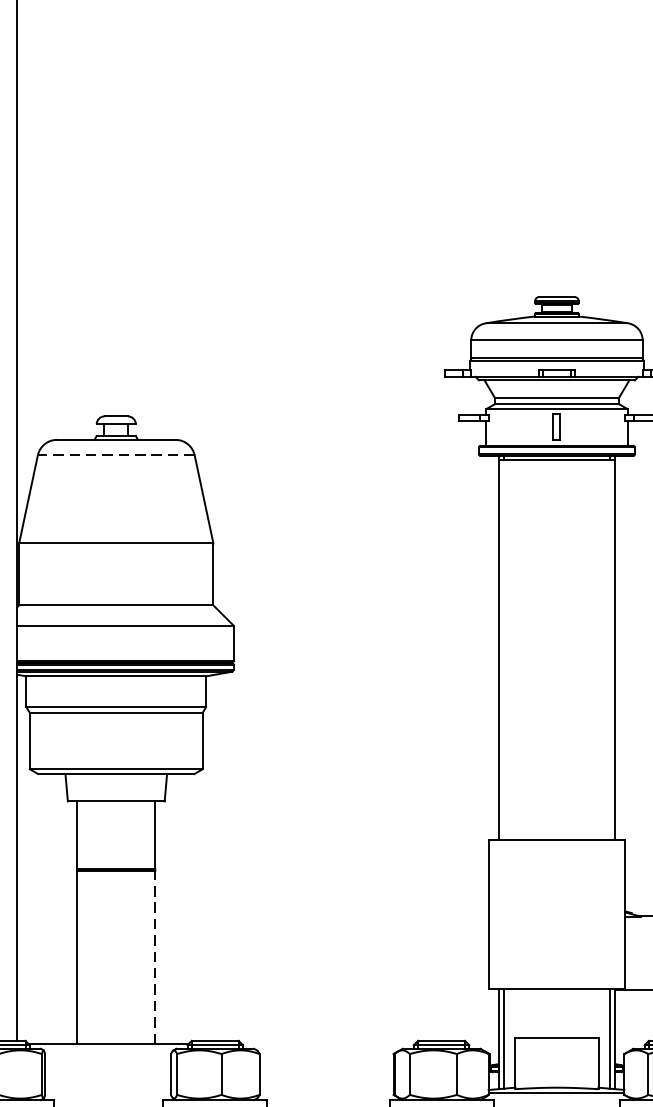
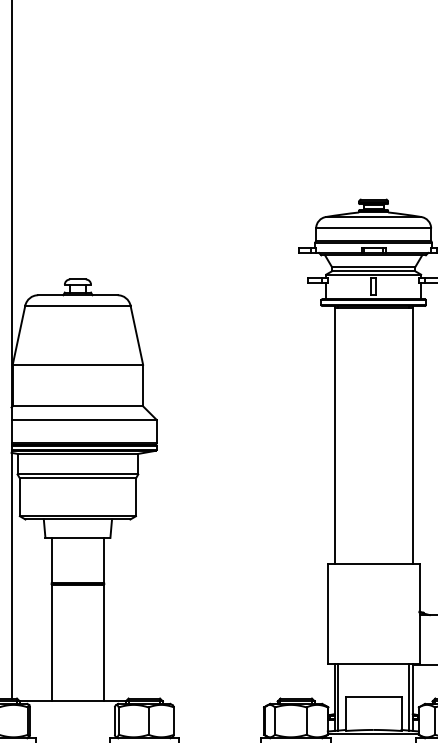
line: (115, 455) -> (77, 305), dashed -> solid
line: (155, 957) -> (104, 642), dashed -> solid

